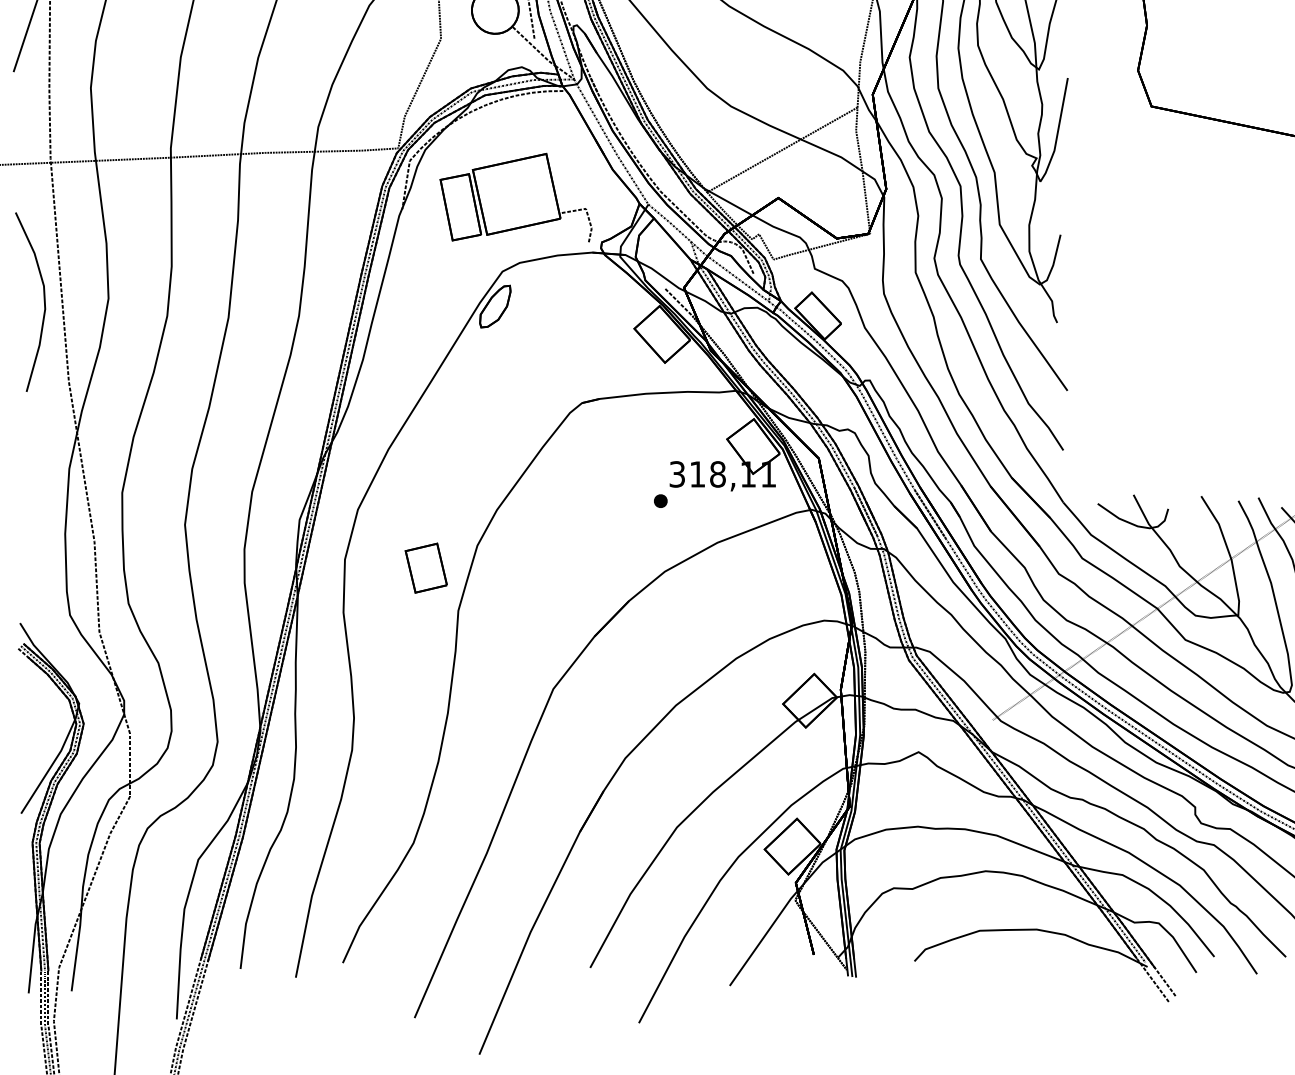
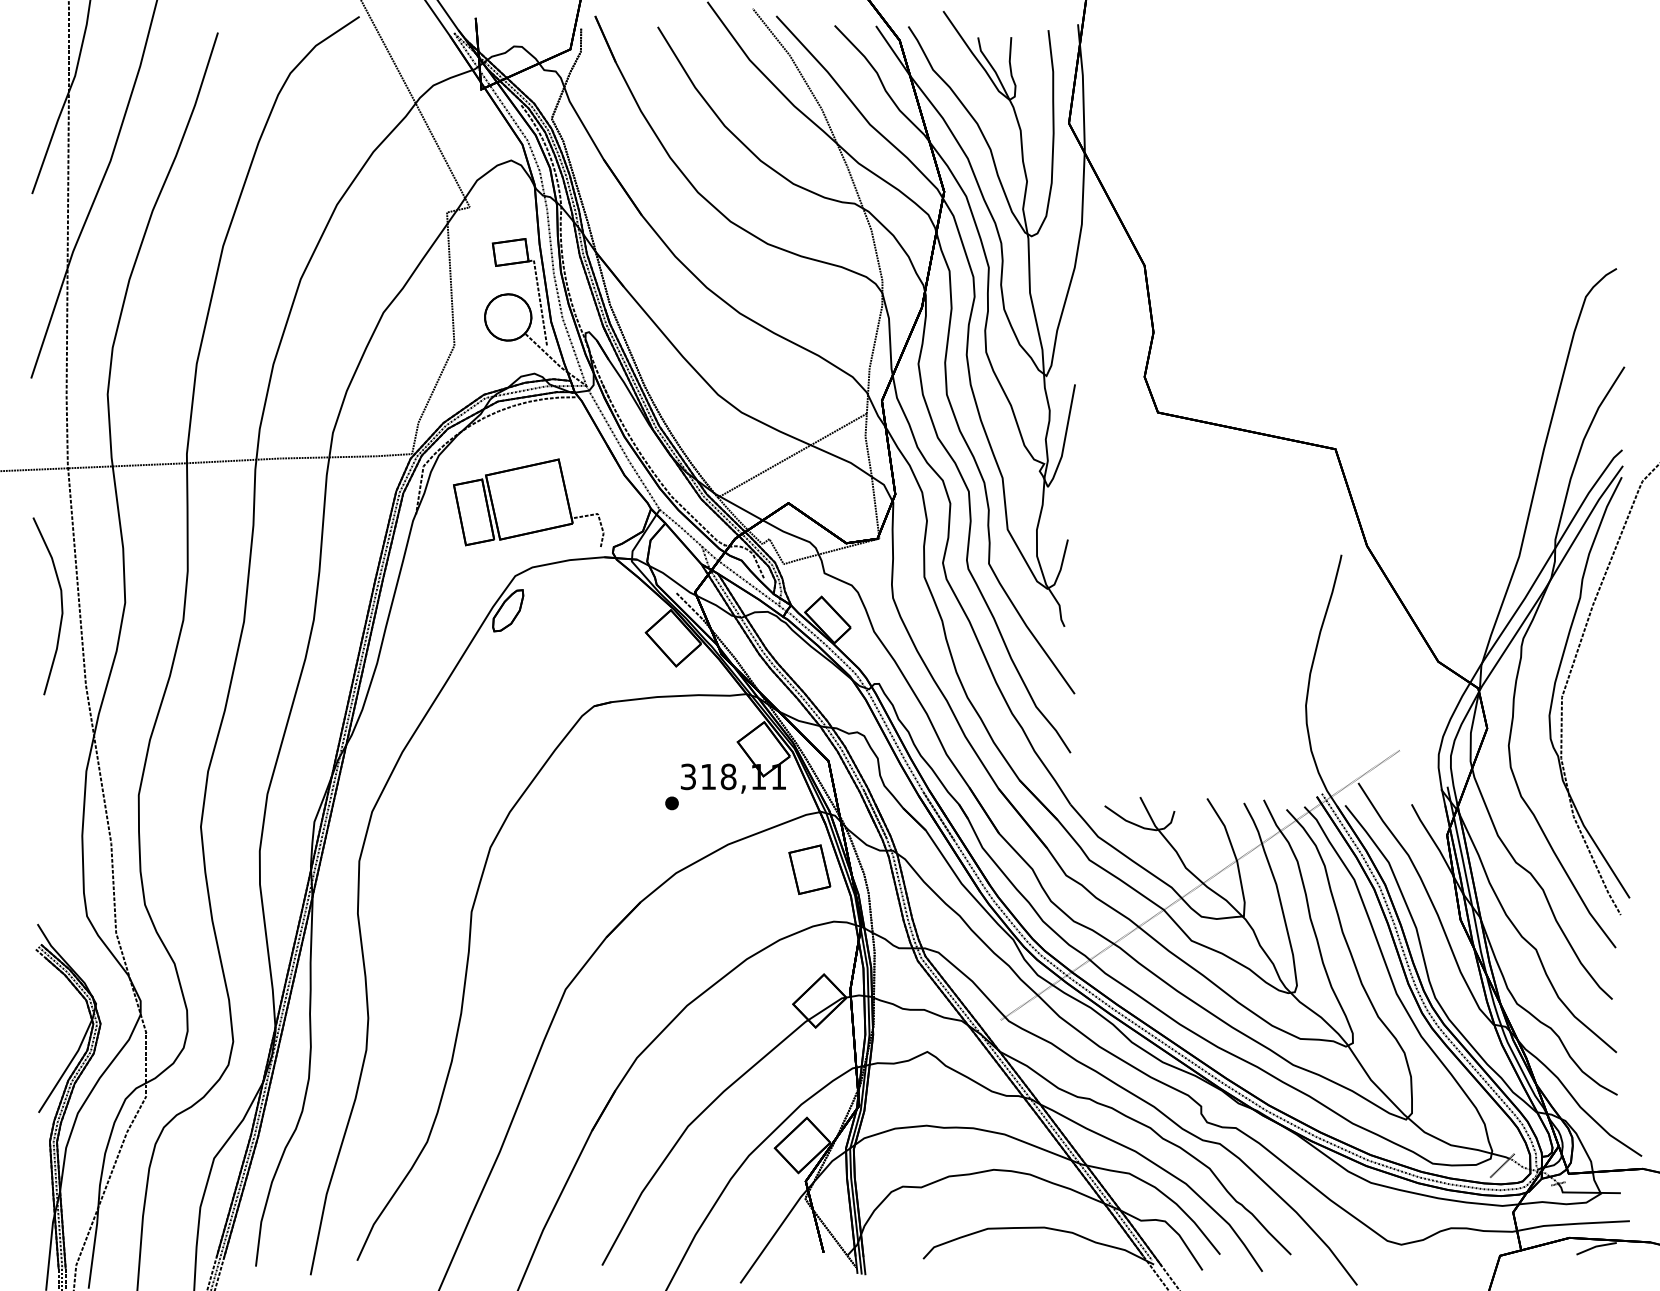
part: (425, 567) -> (809, 869), moved

